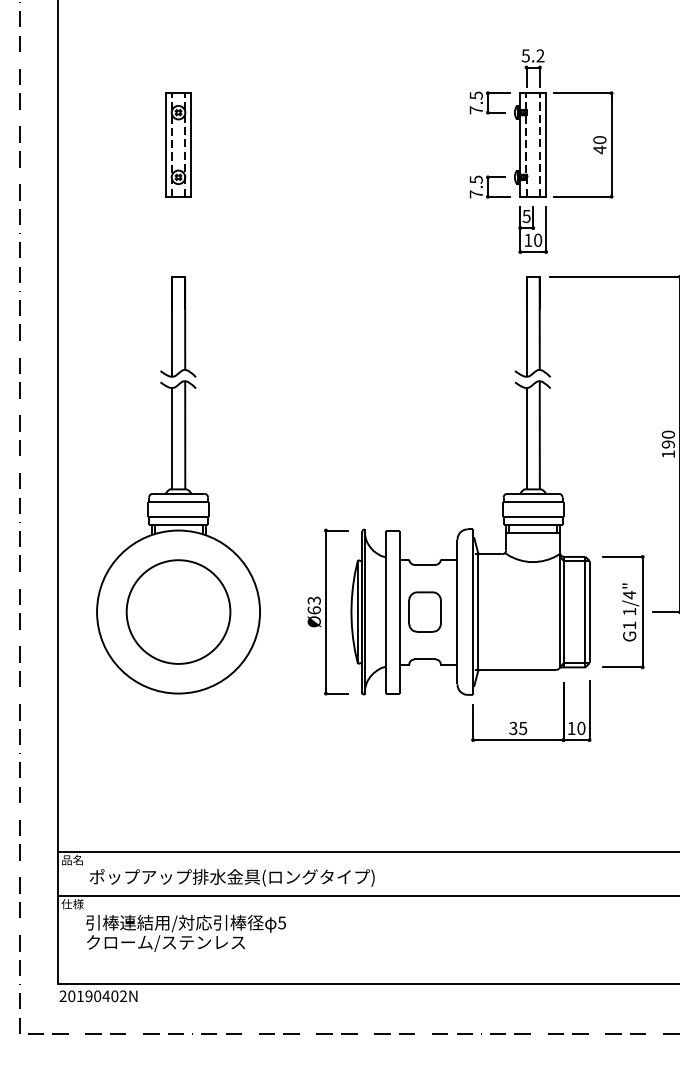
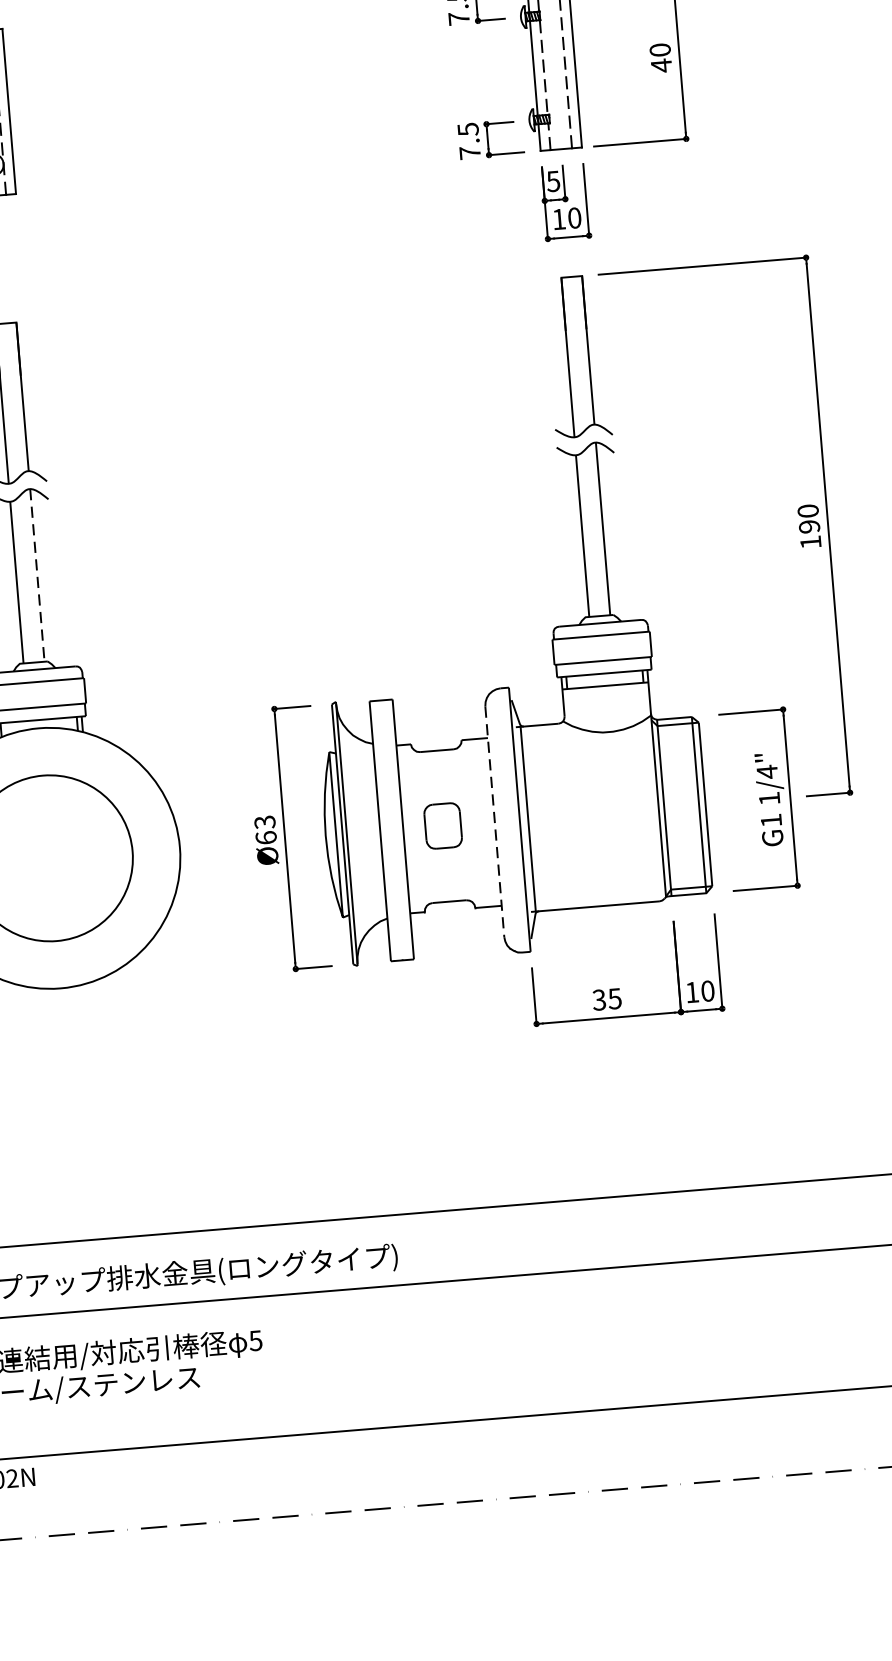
line: (185, 435) -> (37, 575), solid -> dashed
part: (424, 611) -> (442, 825), size x0.7
line: (457, 612) -> (495, 822), solid -> dashed

